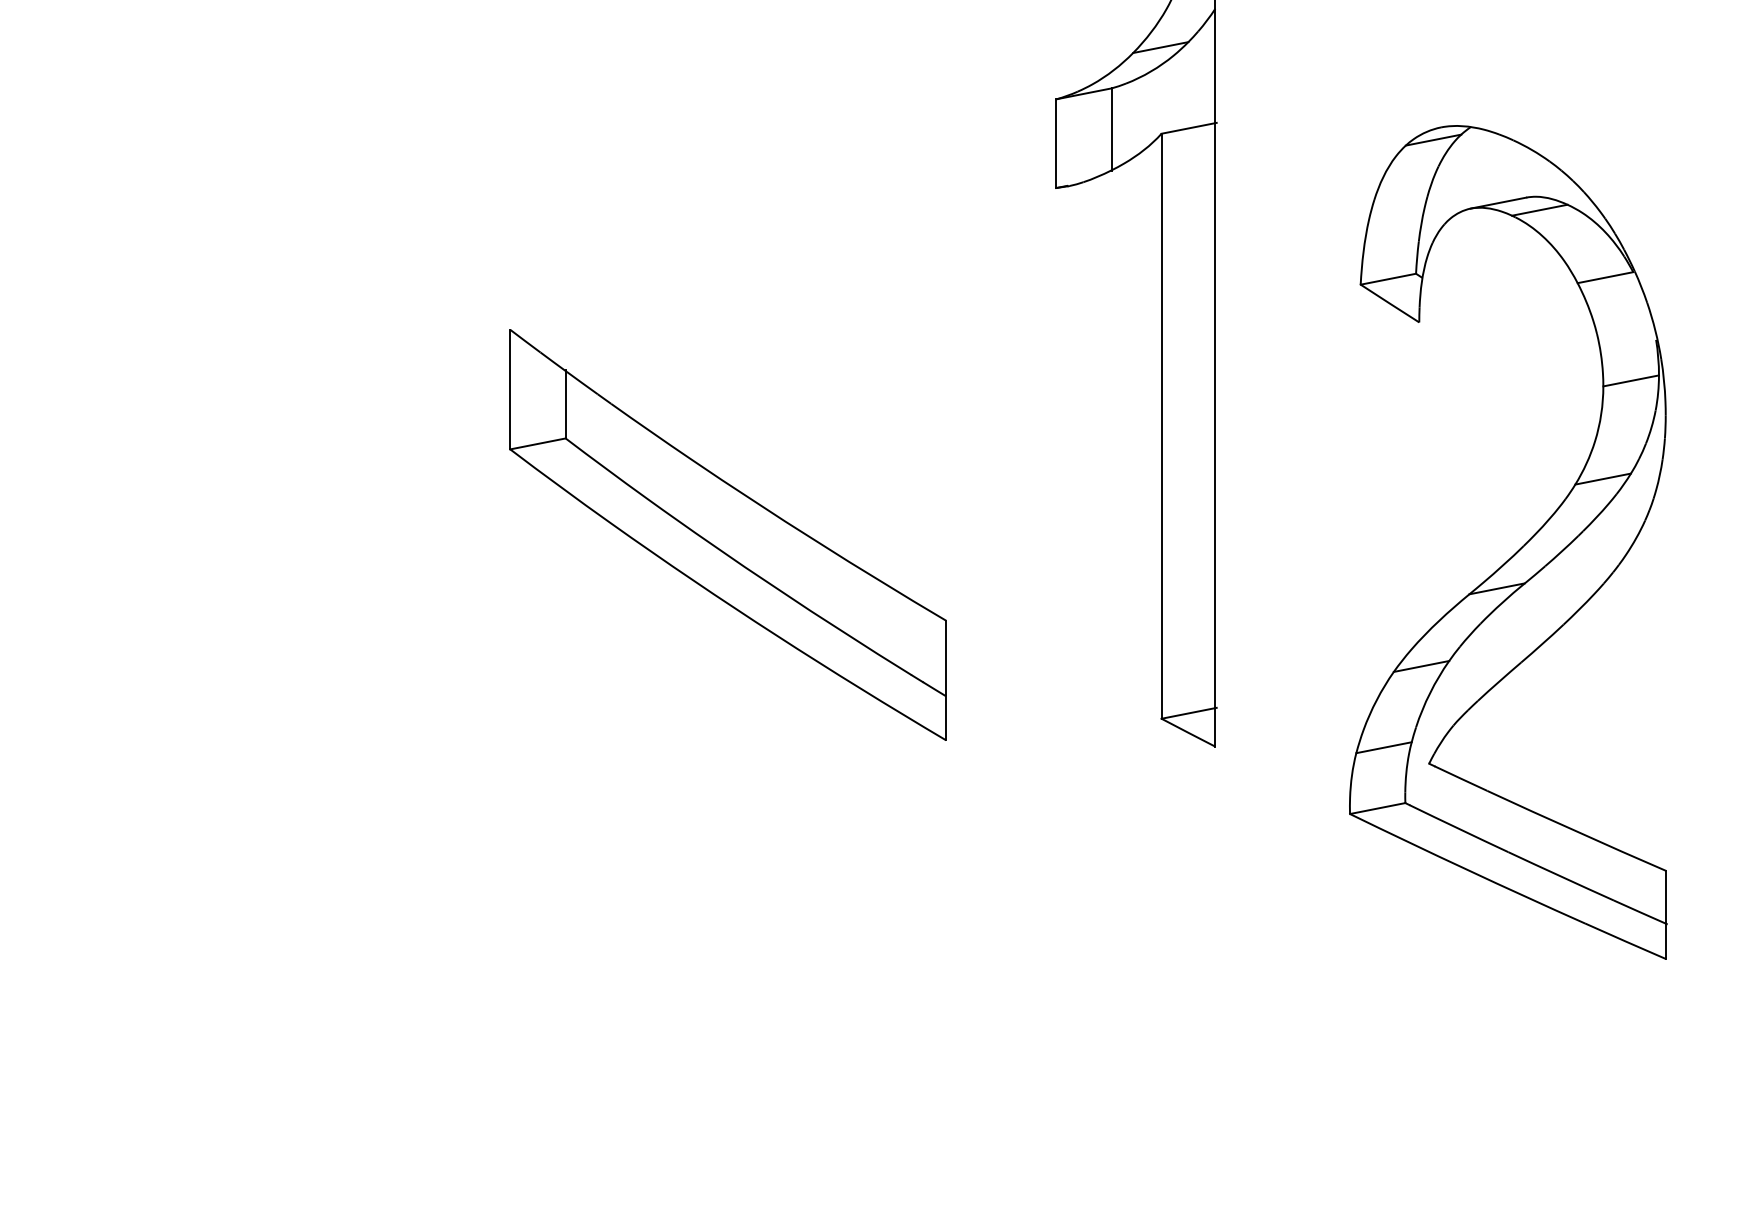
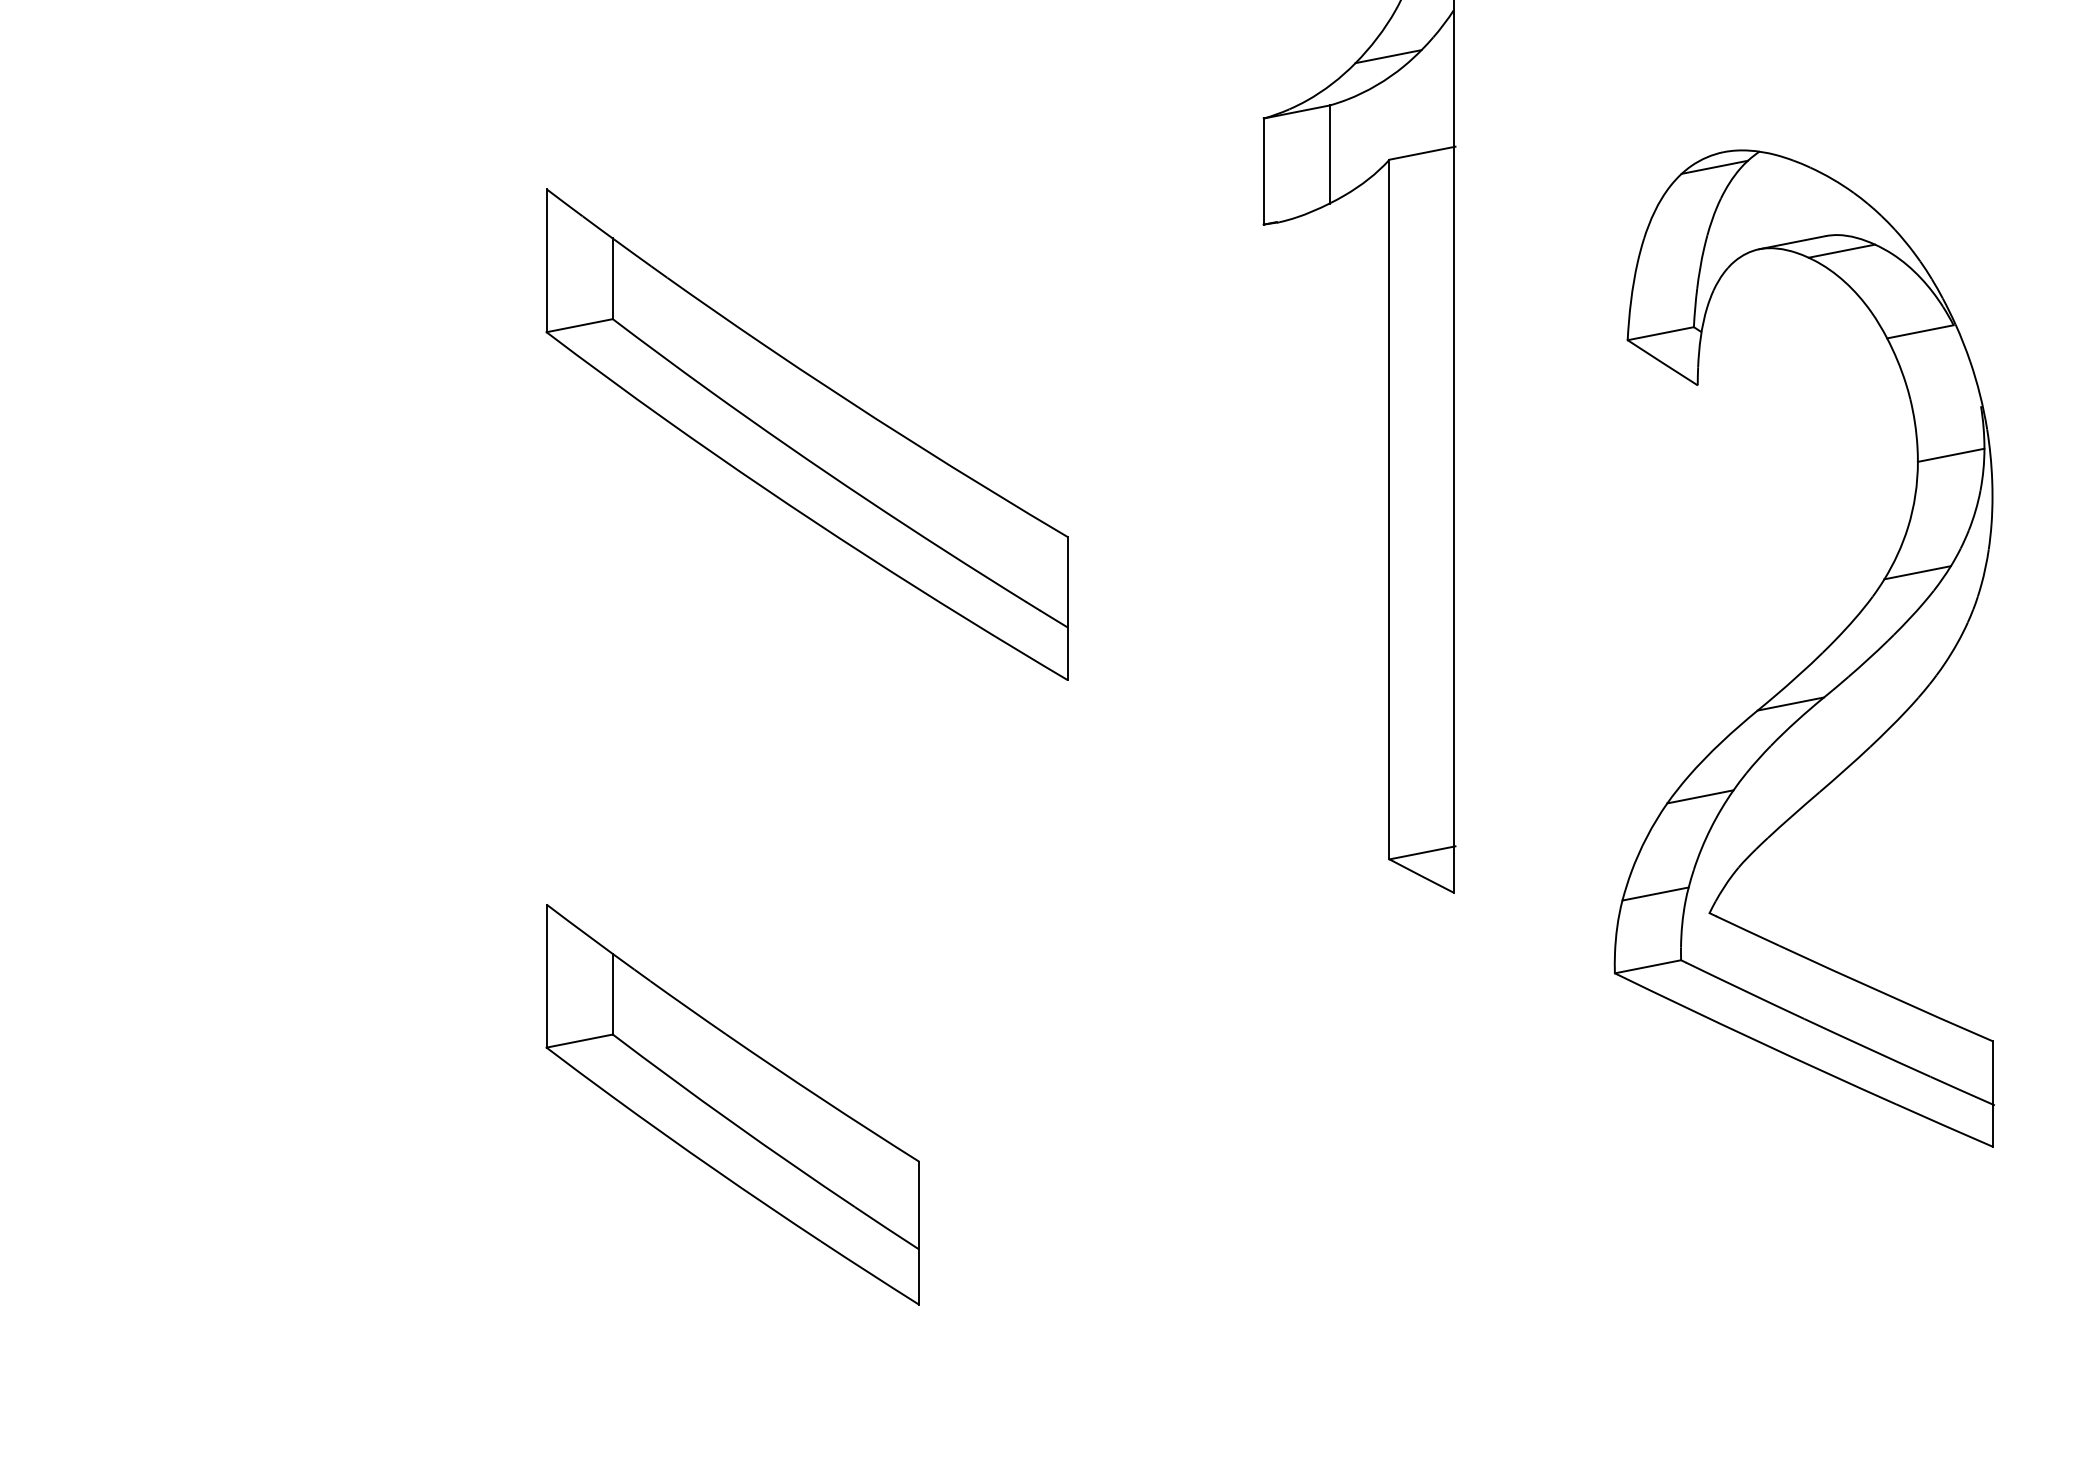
part: (727, 534) -> (806, 434), moved
part: (612, 923) -> (732, 1104), added

